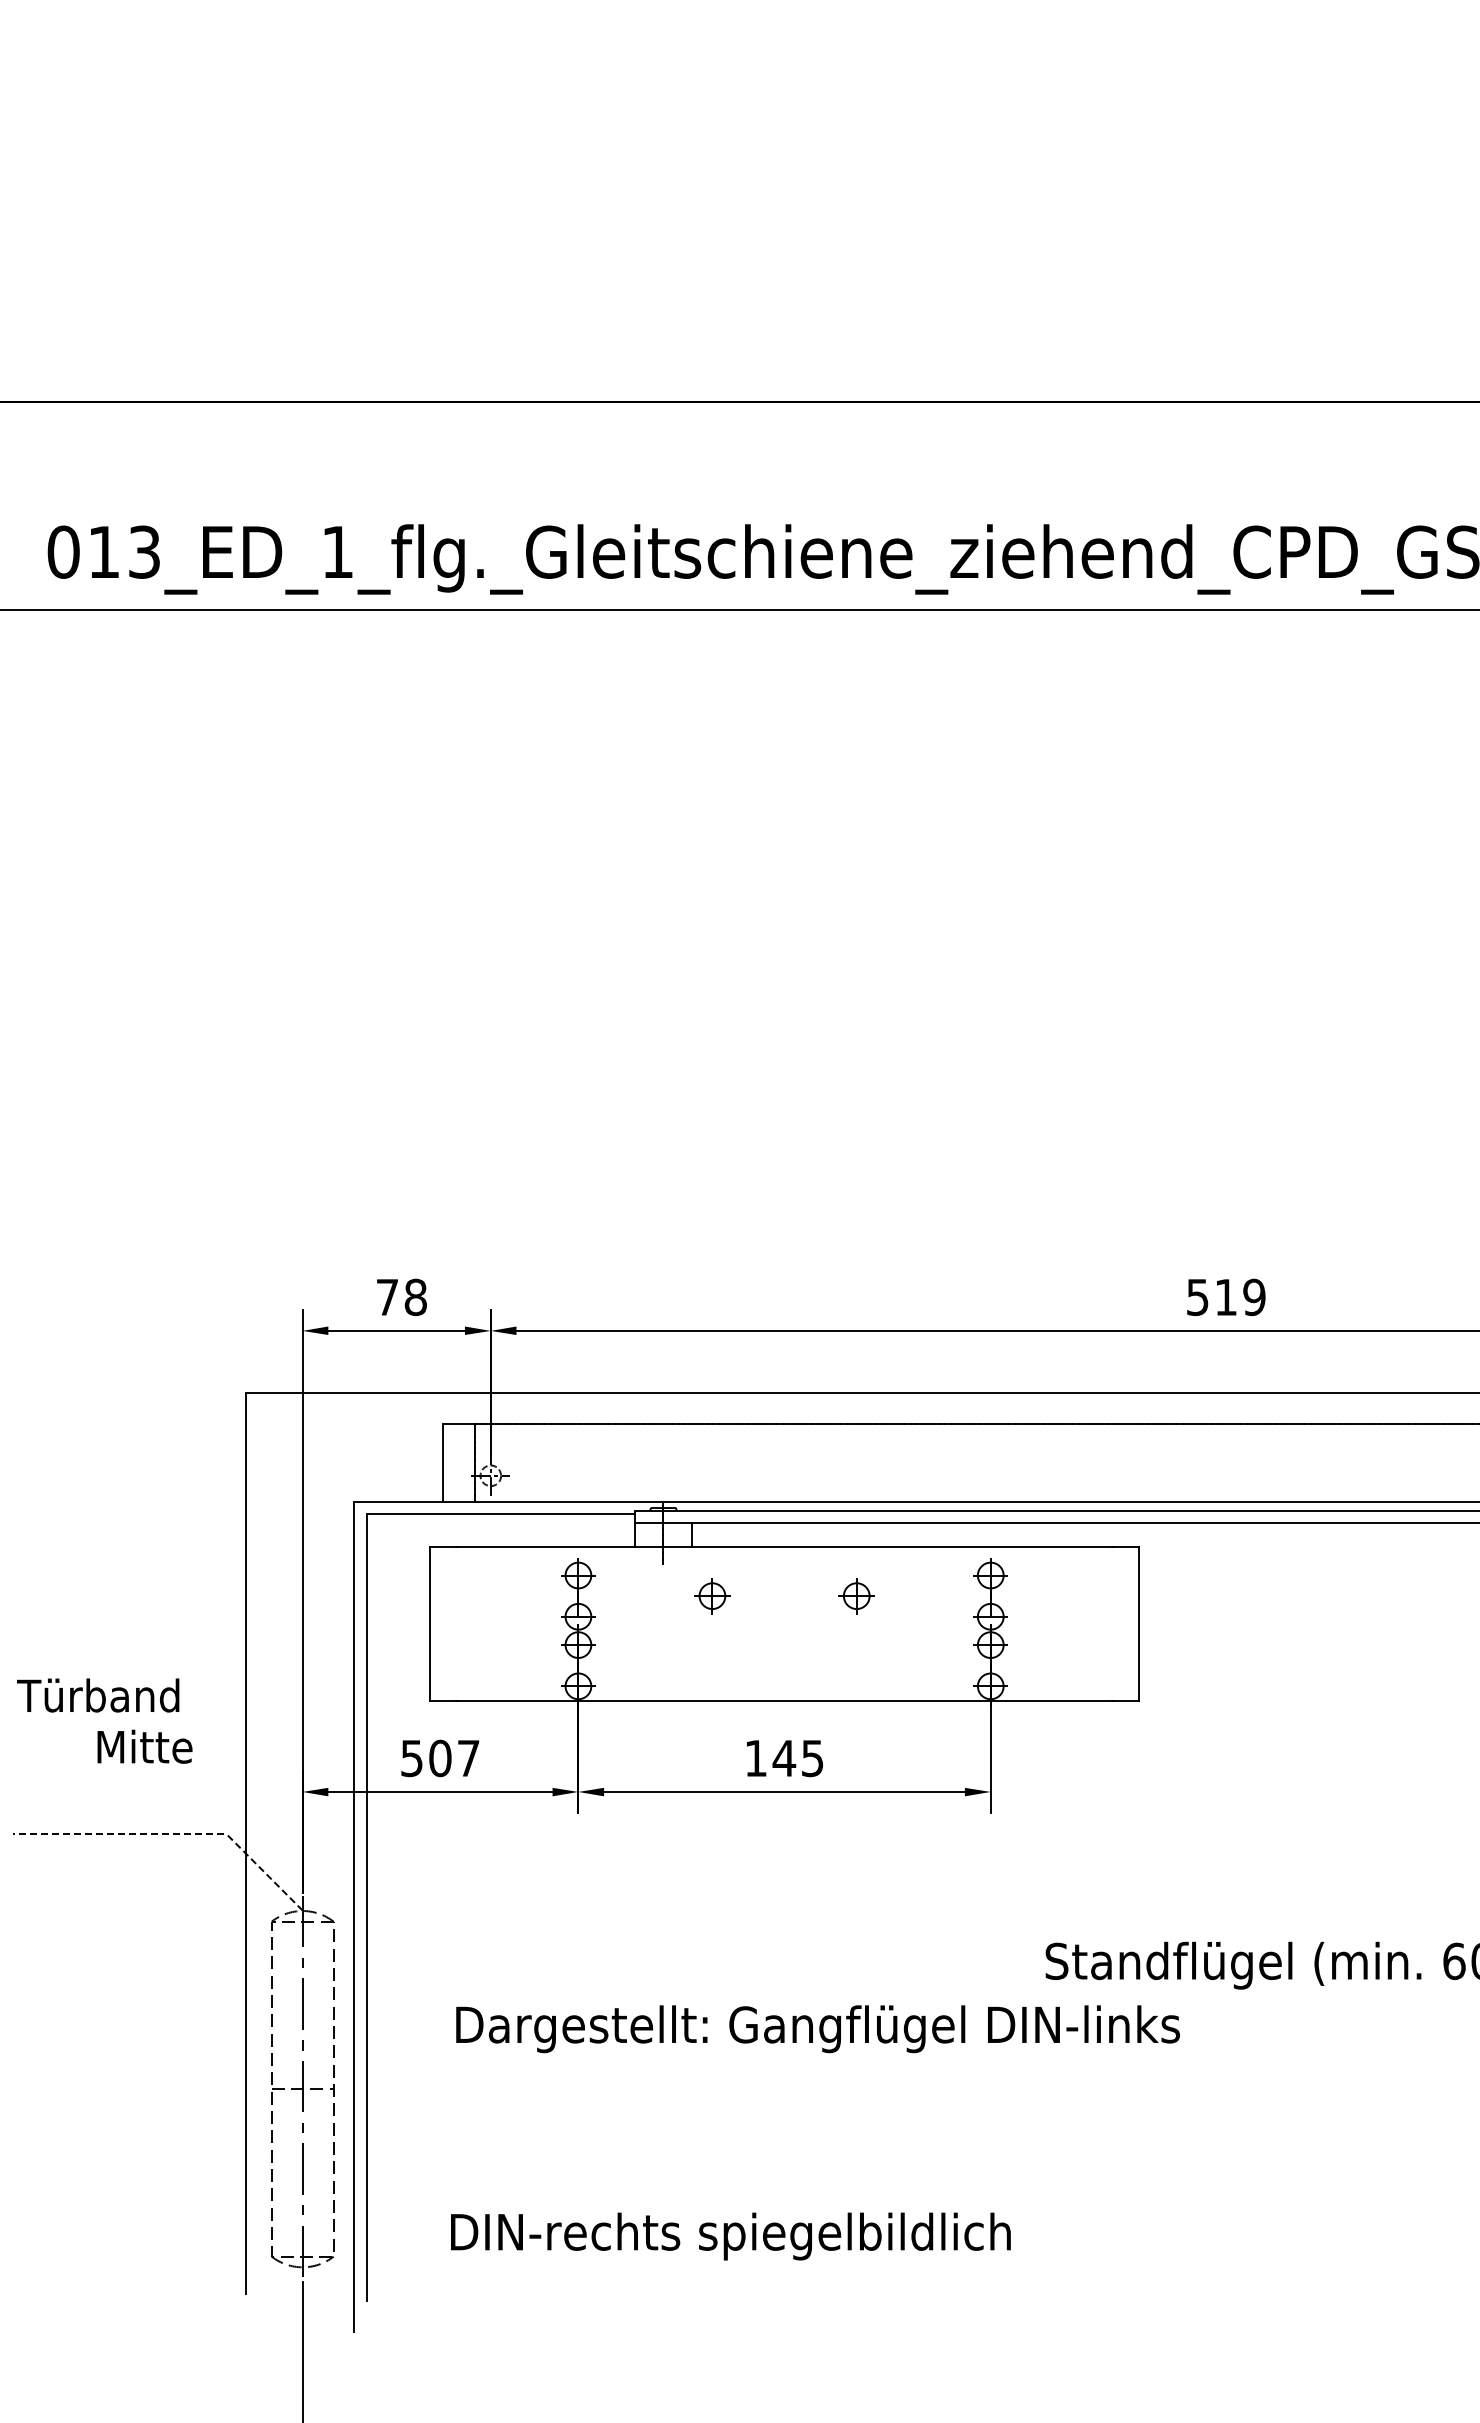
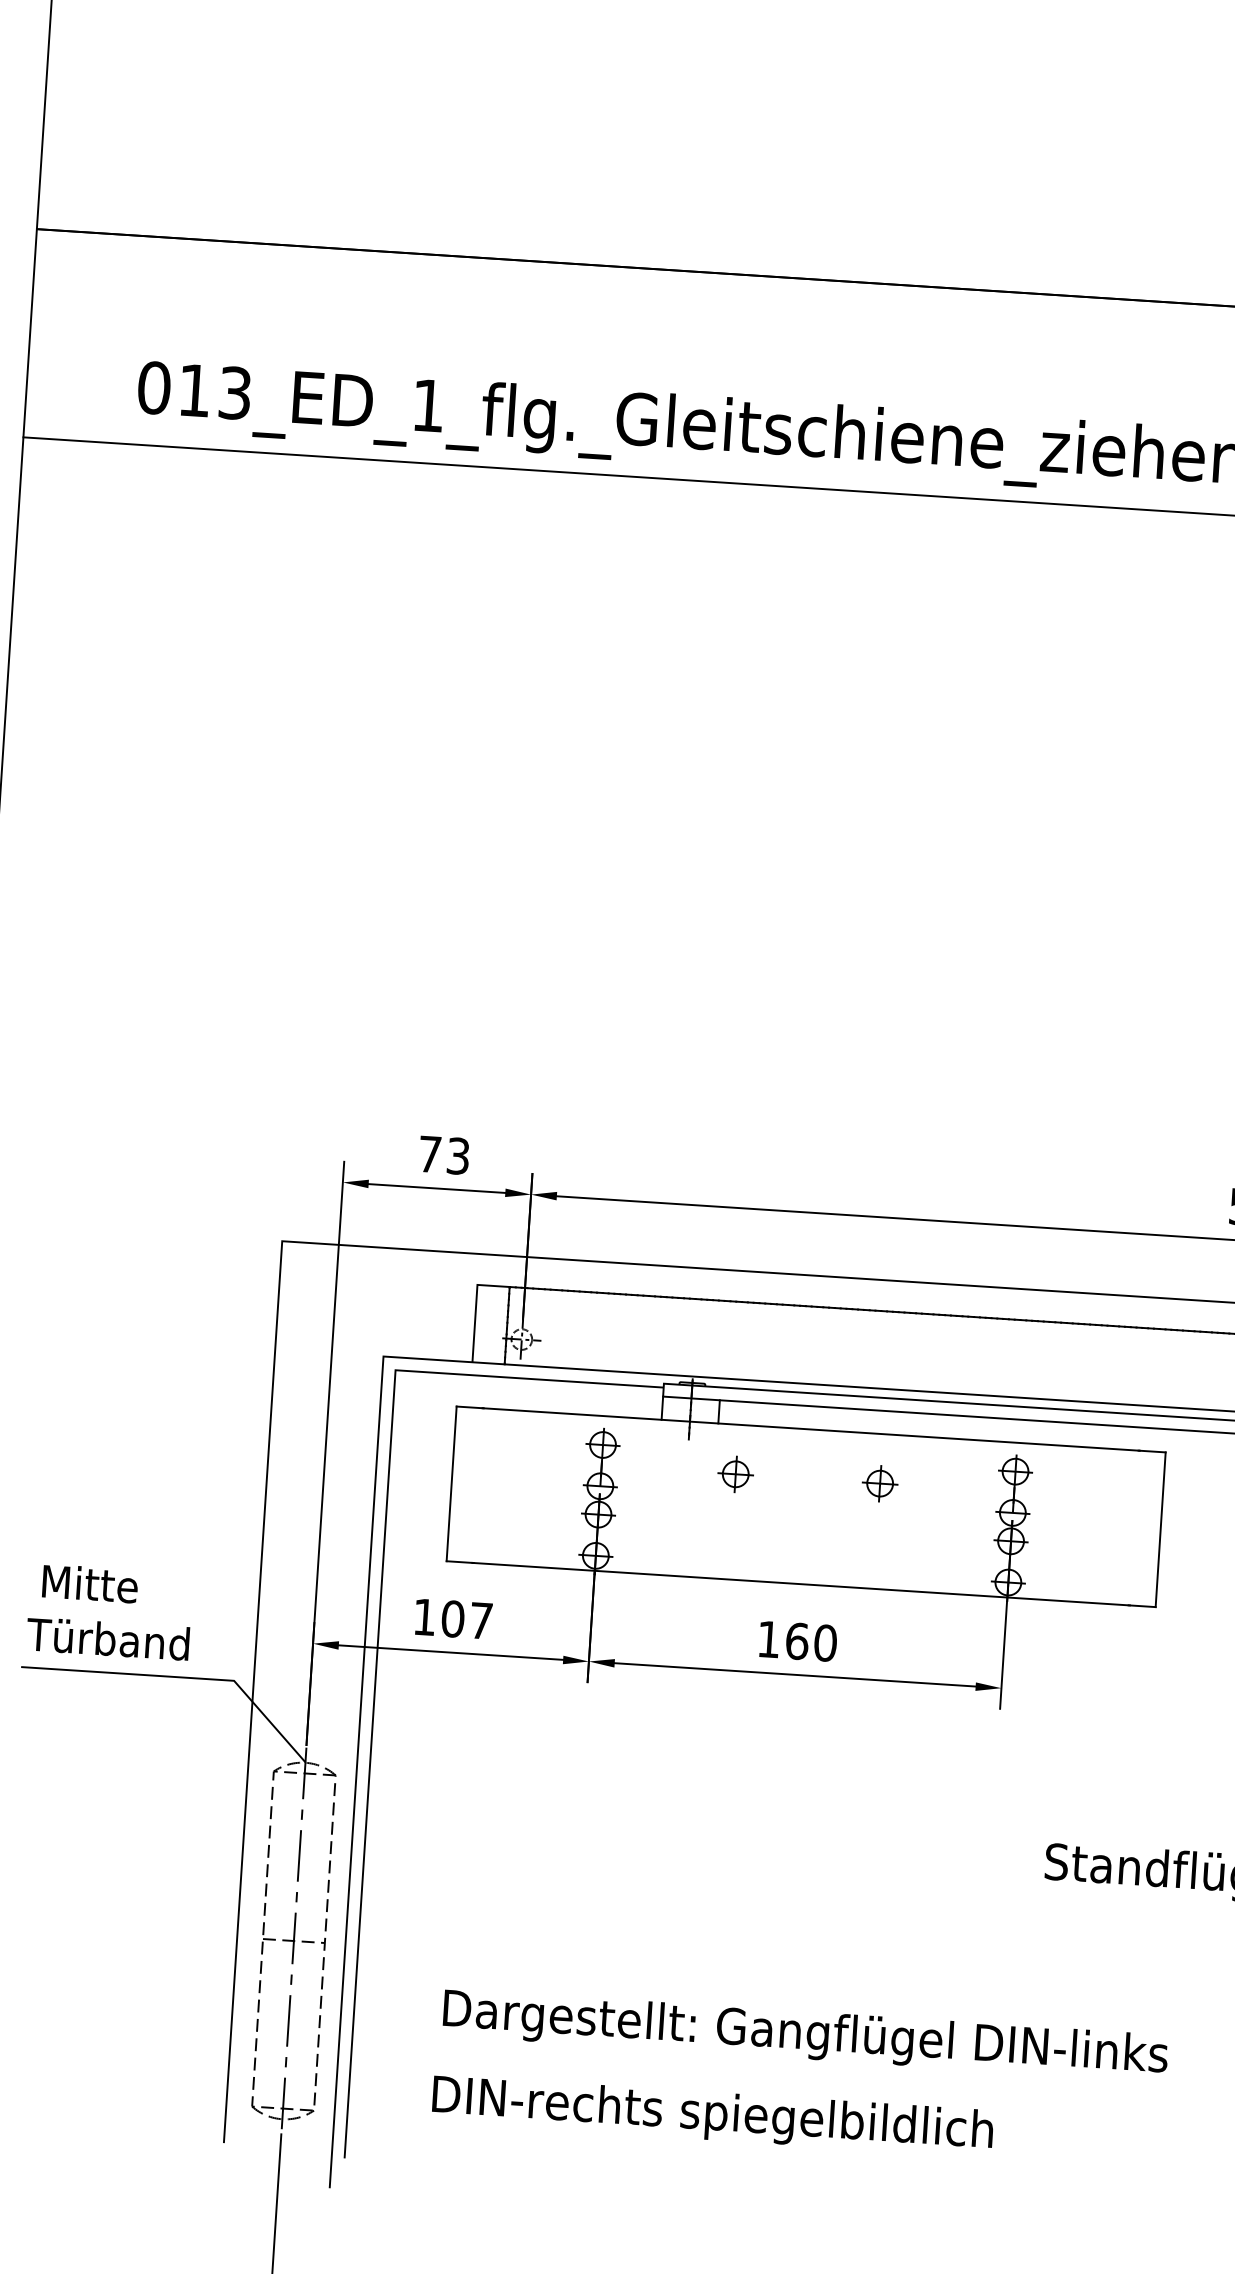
text: (415, 1297) -> (458, 1156), 78 -> 73
text: (98, 1695) -> (108, 1639), moved
text: (144, 1746) -> (89, 1583), moved
text: (411, 1758) -> (424, 1617), 507 -> 107
text: (797, 1758) -> (810, 1642), 145 -> 160
line: (174, 1834) -> (182, 1677), dashed -> solid
text: (817, 2029) -> (804, 2035), moved

